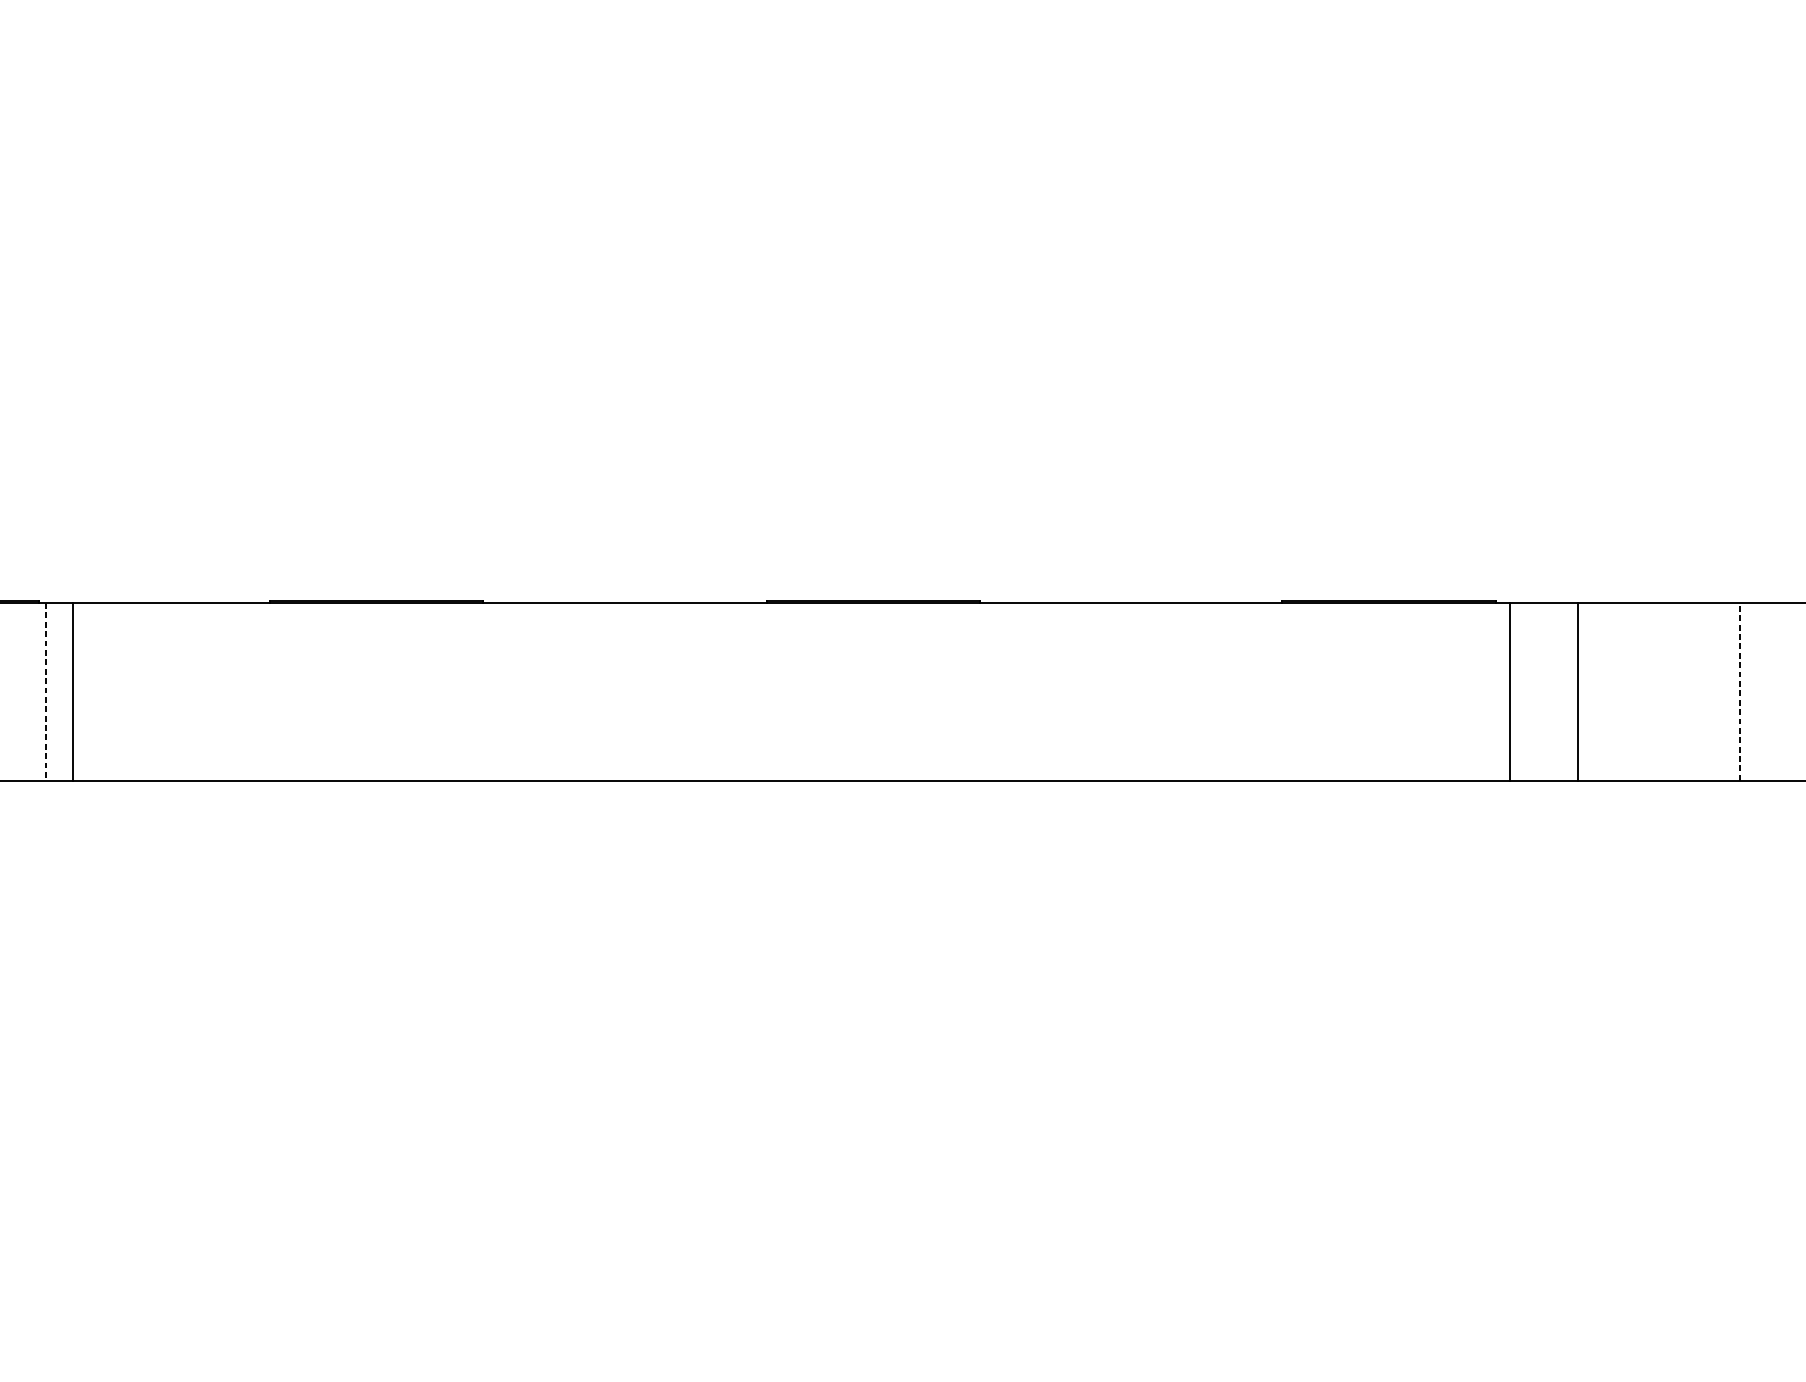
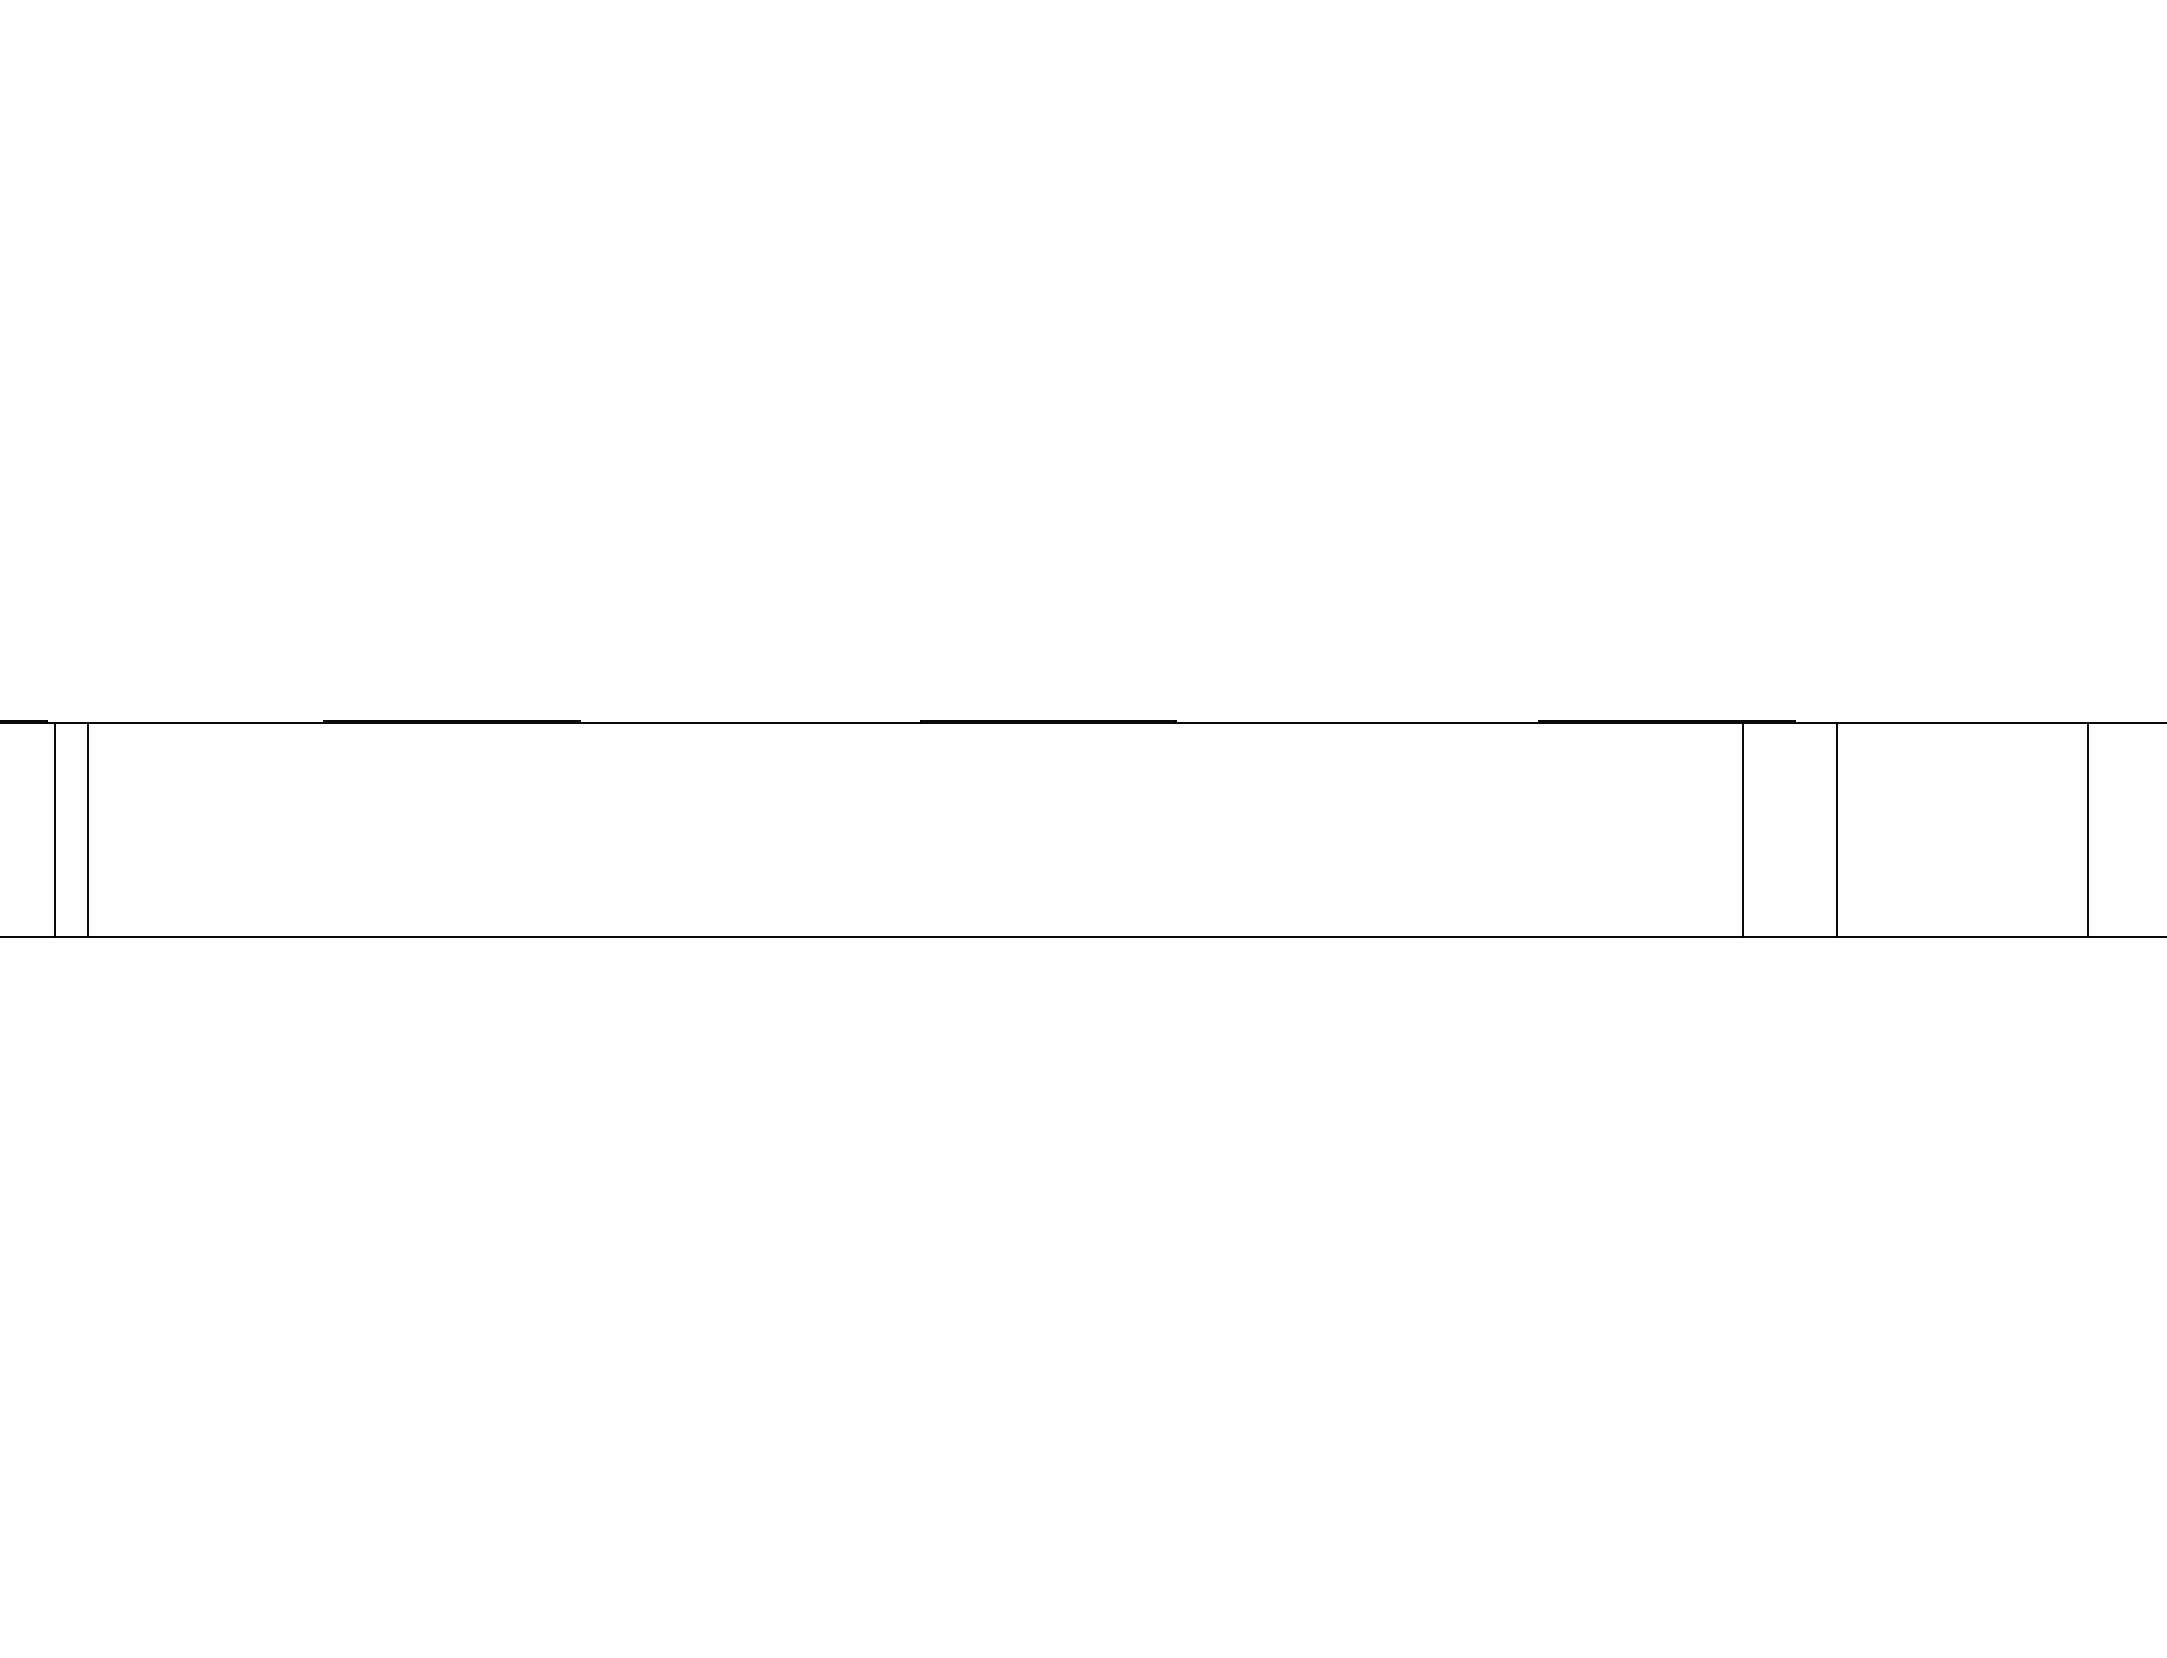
line: (1510, 691) -> (1743, 829), moved
line: (1577, 691) -> (1836, 829), moved
line: (45, 692) -> (54, 830), dashed -> solid
line: (1740, 692) -> (2088, 830), dashed -> solid

